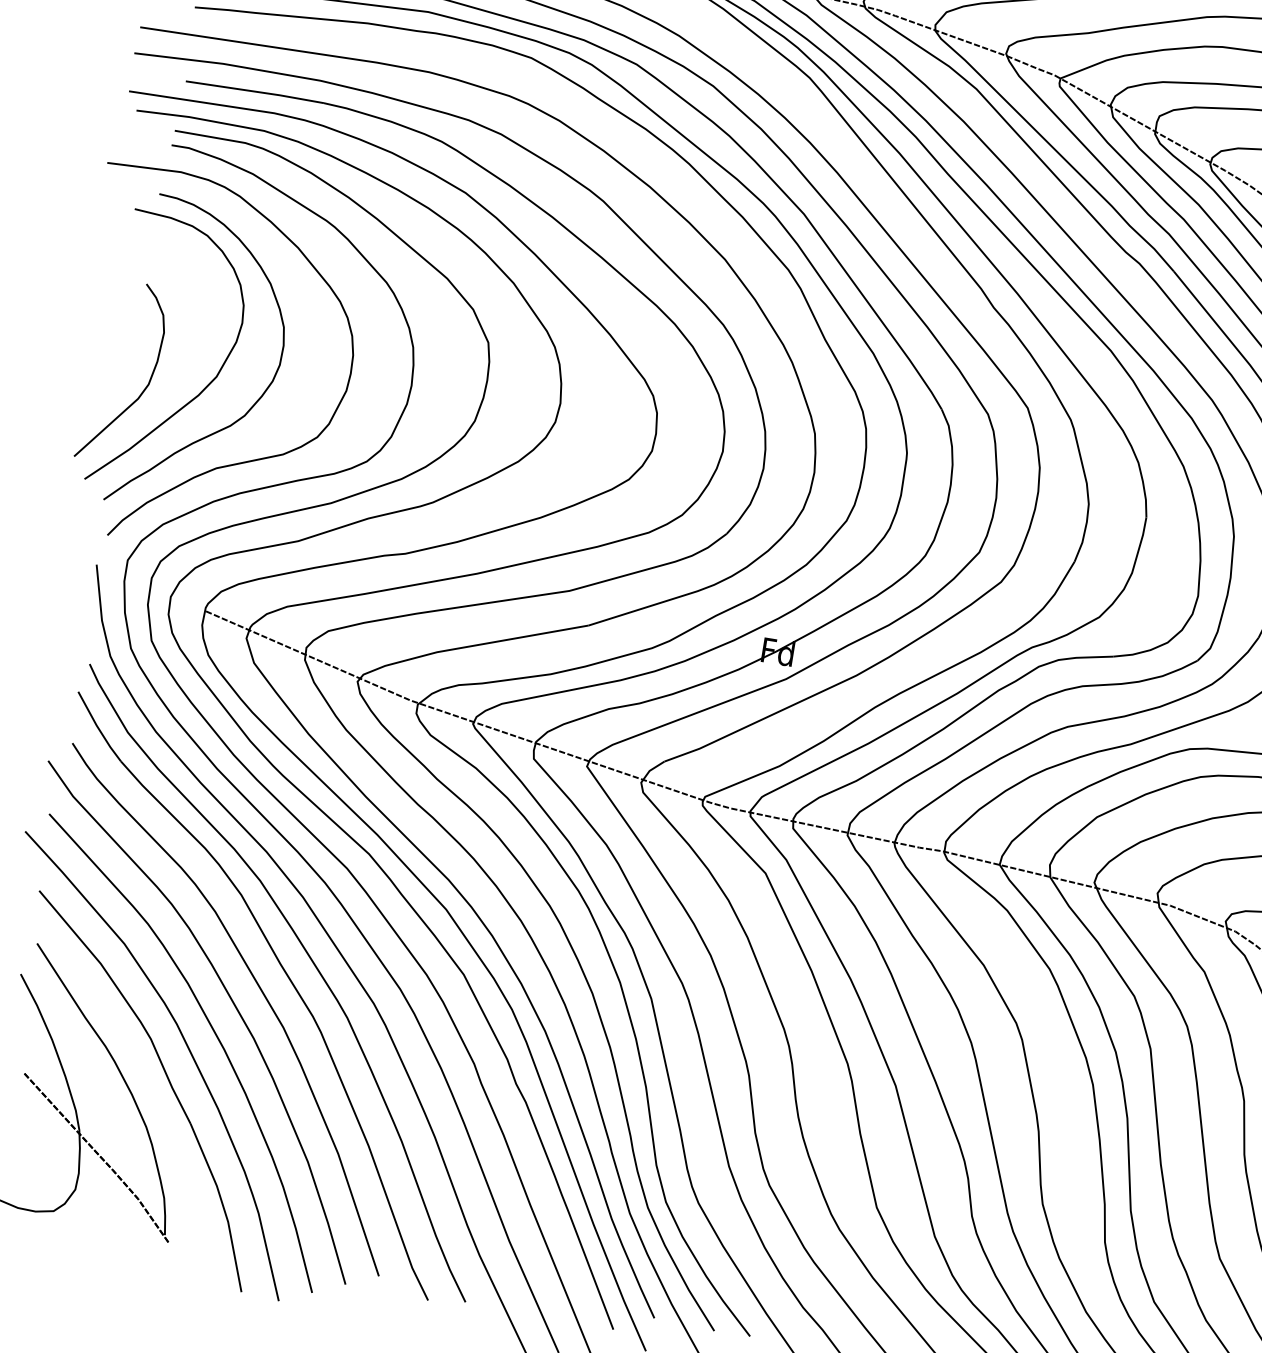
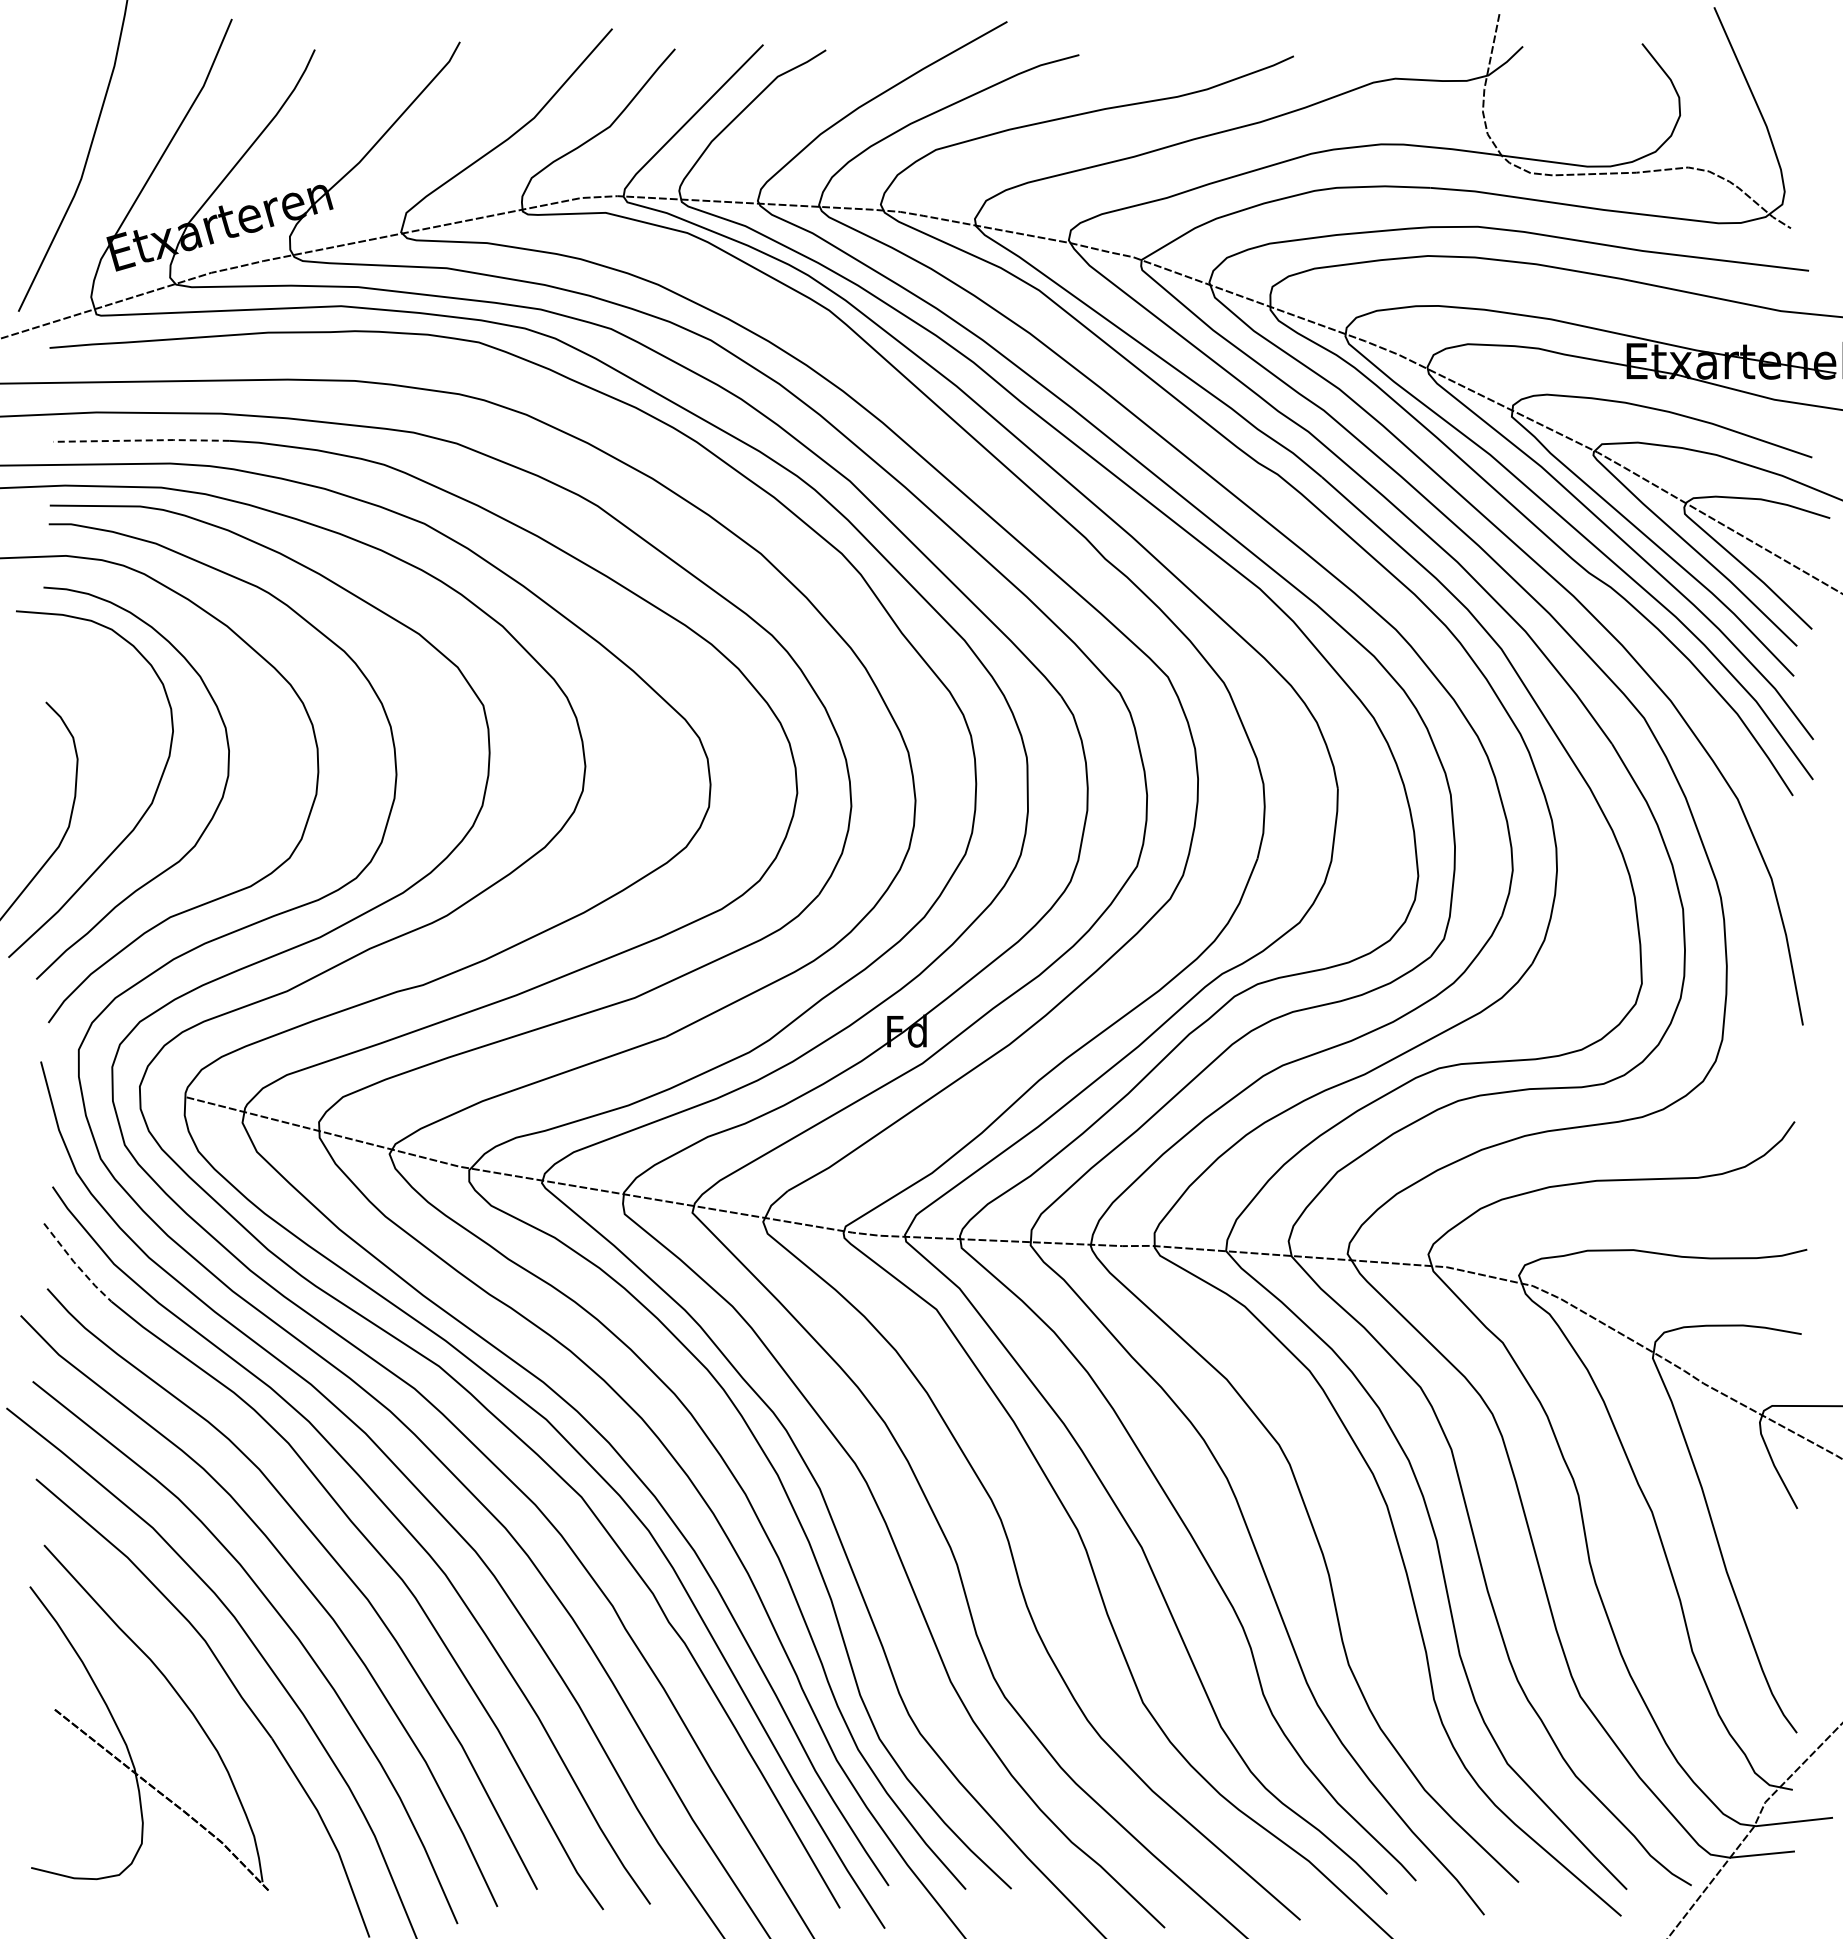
line: (255, 91) -> (142, 440), solid -> dashed
line: (98, 728) -> (76, 1264), solid -> dashed

